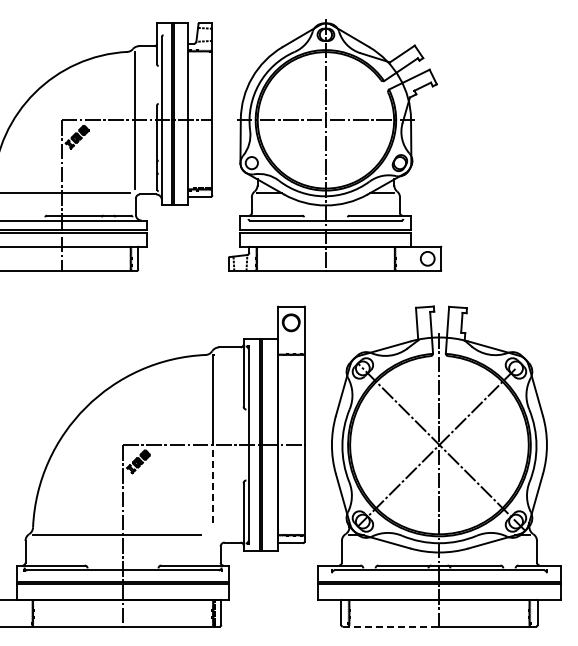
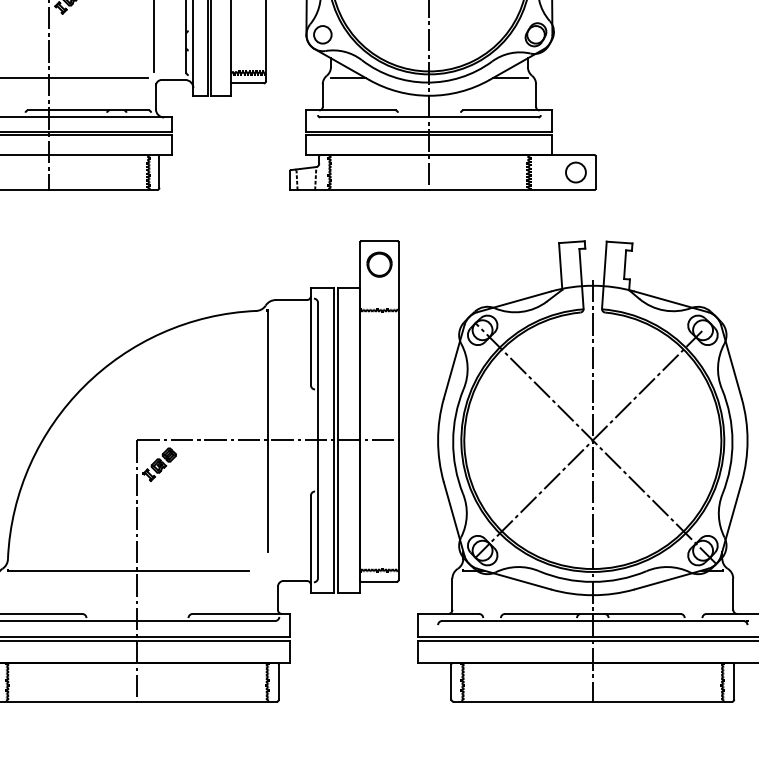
line: (213, 483) -> (267, 495), dashed -> solid
line: (391, 626) -> (523, 701), dashed -> solid

